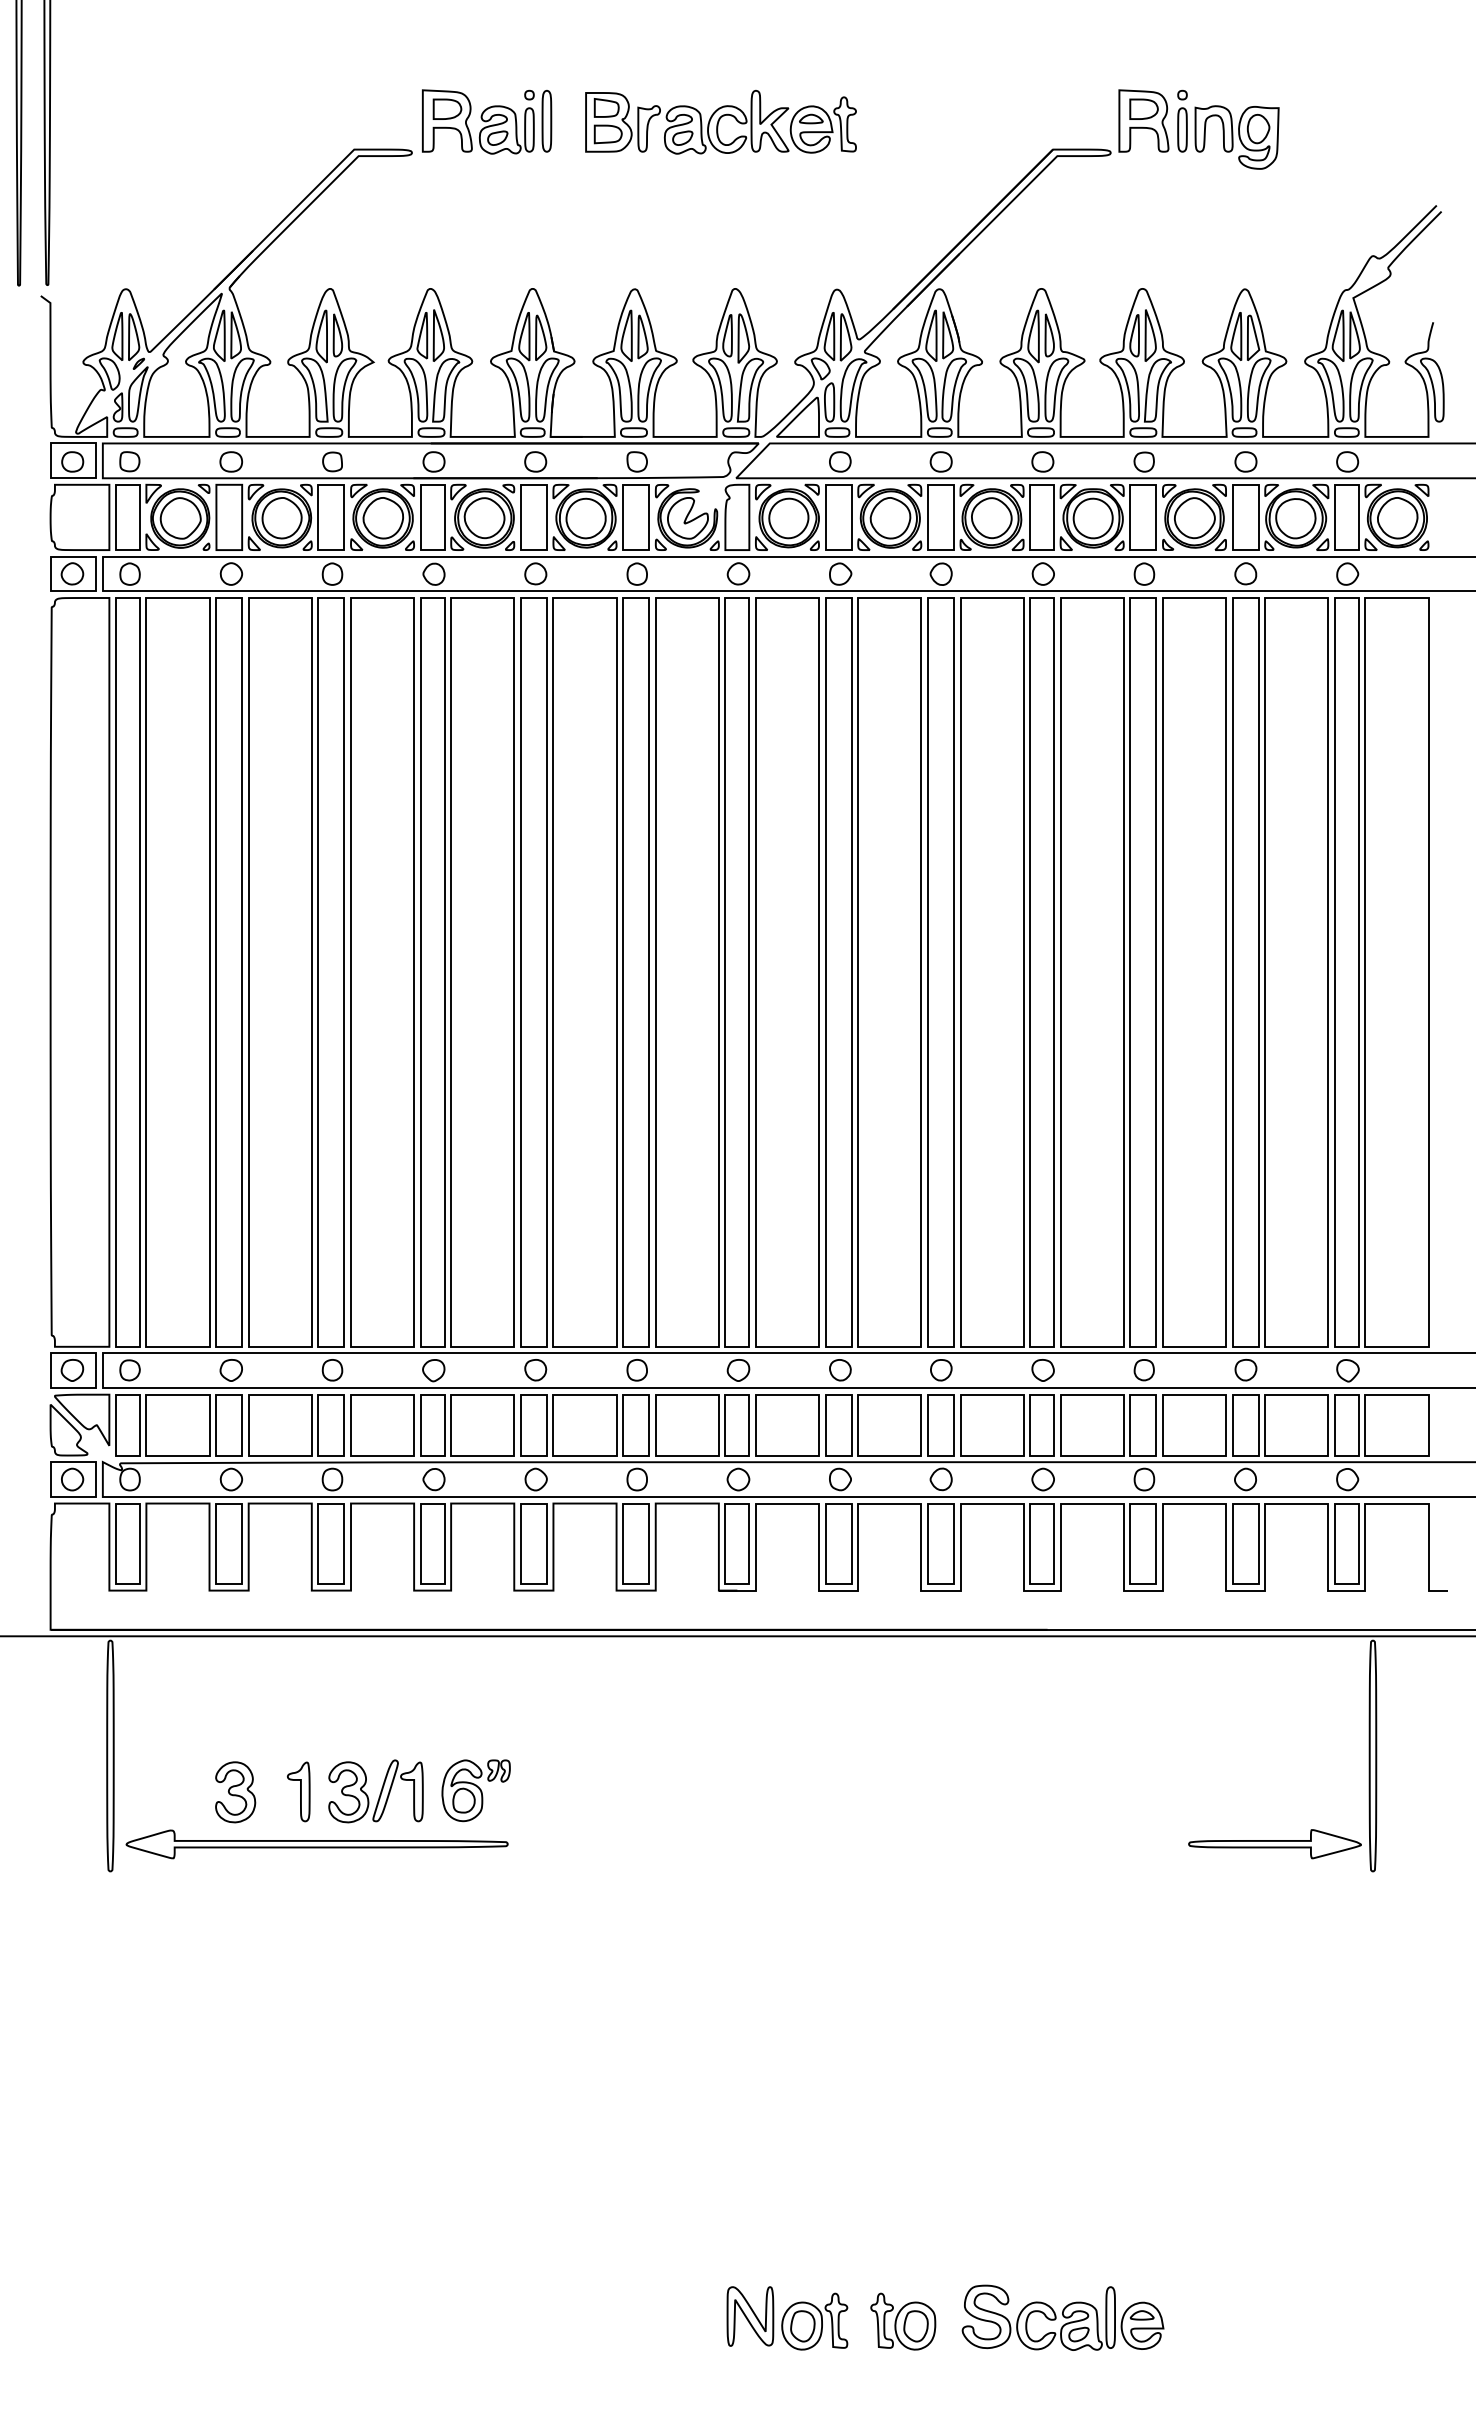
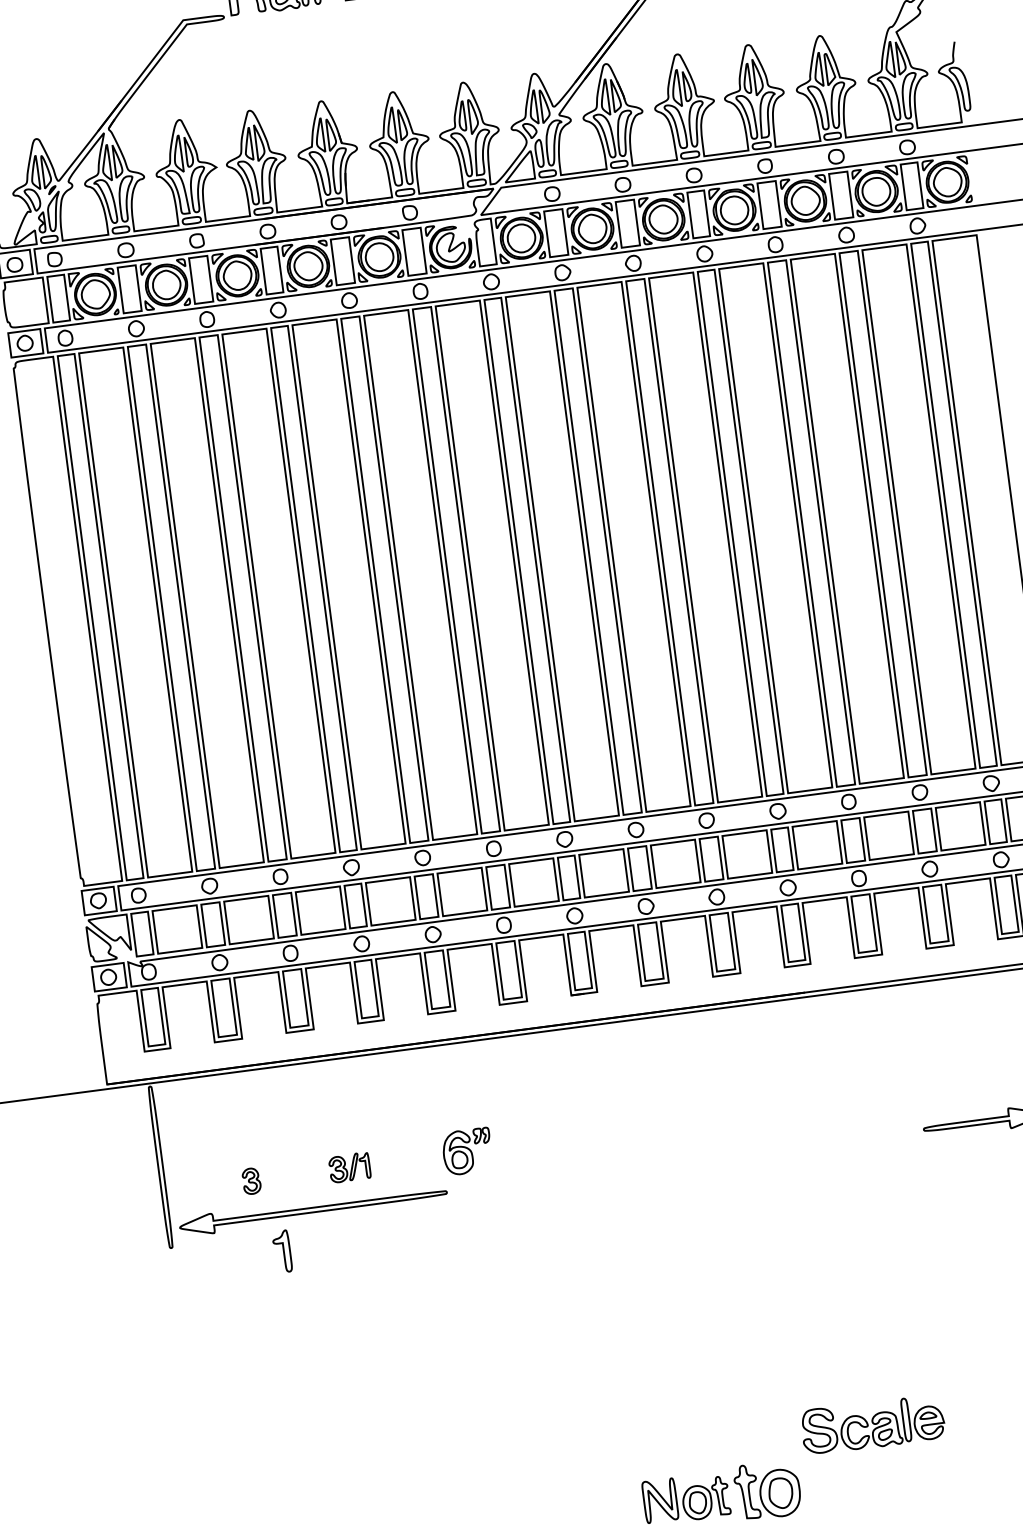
part: (475, 1790) -> (467, 1151), moved
part: (298, 1791) -> (282, 1251), moved
part: (375, 1791) -> (349, 1167), size x0.6
part: (235, 1792) -> (251, 1181), size x0.6
part: (1062, 2317) -> (872, 1424), moved
part: (903, 2321) -> (767, 1490), size x1.4

